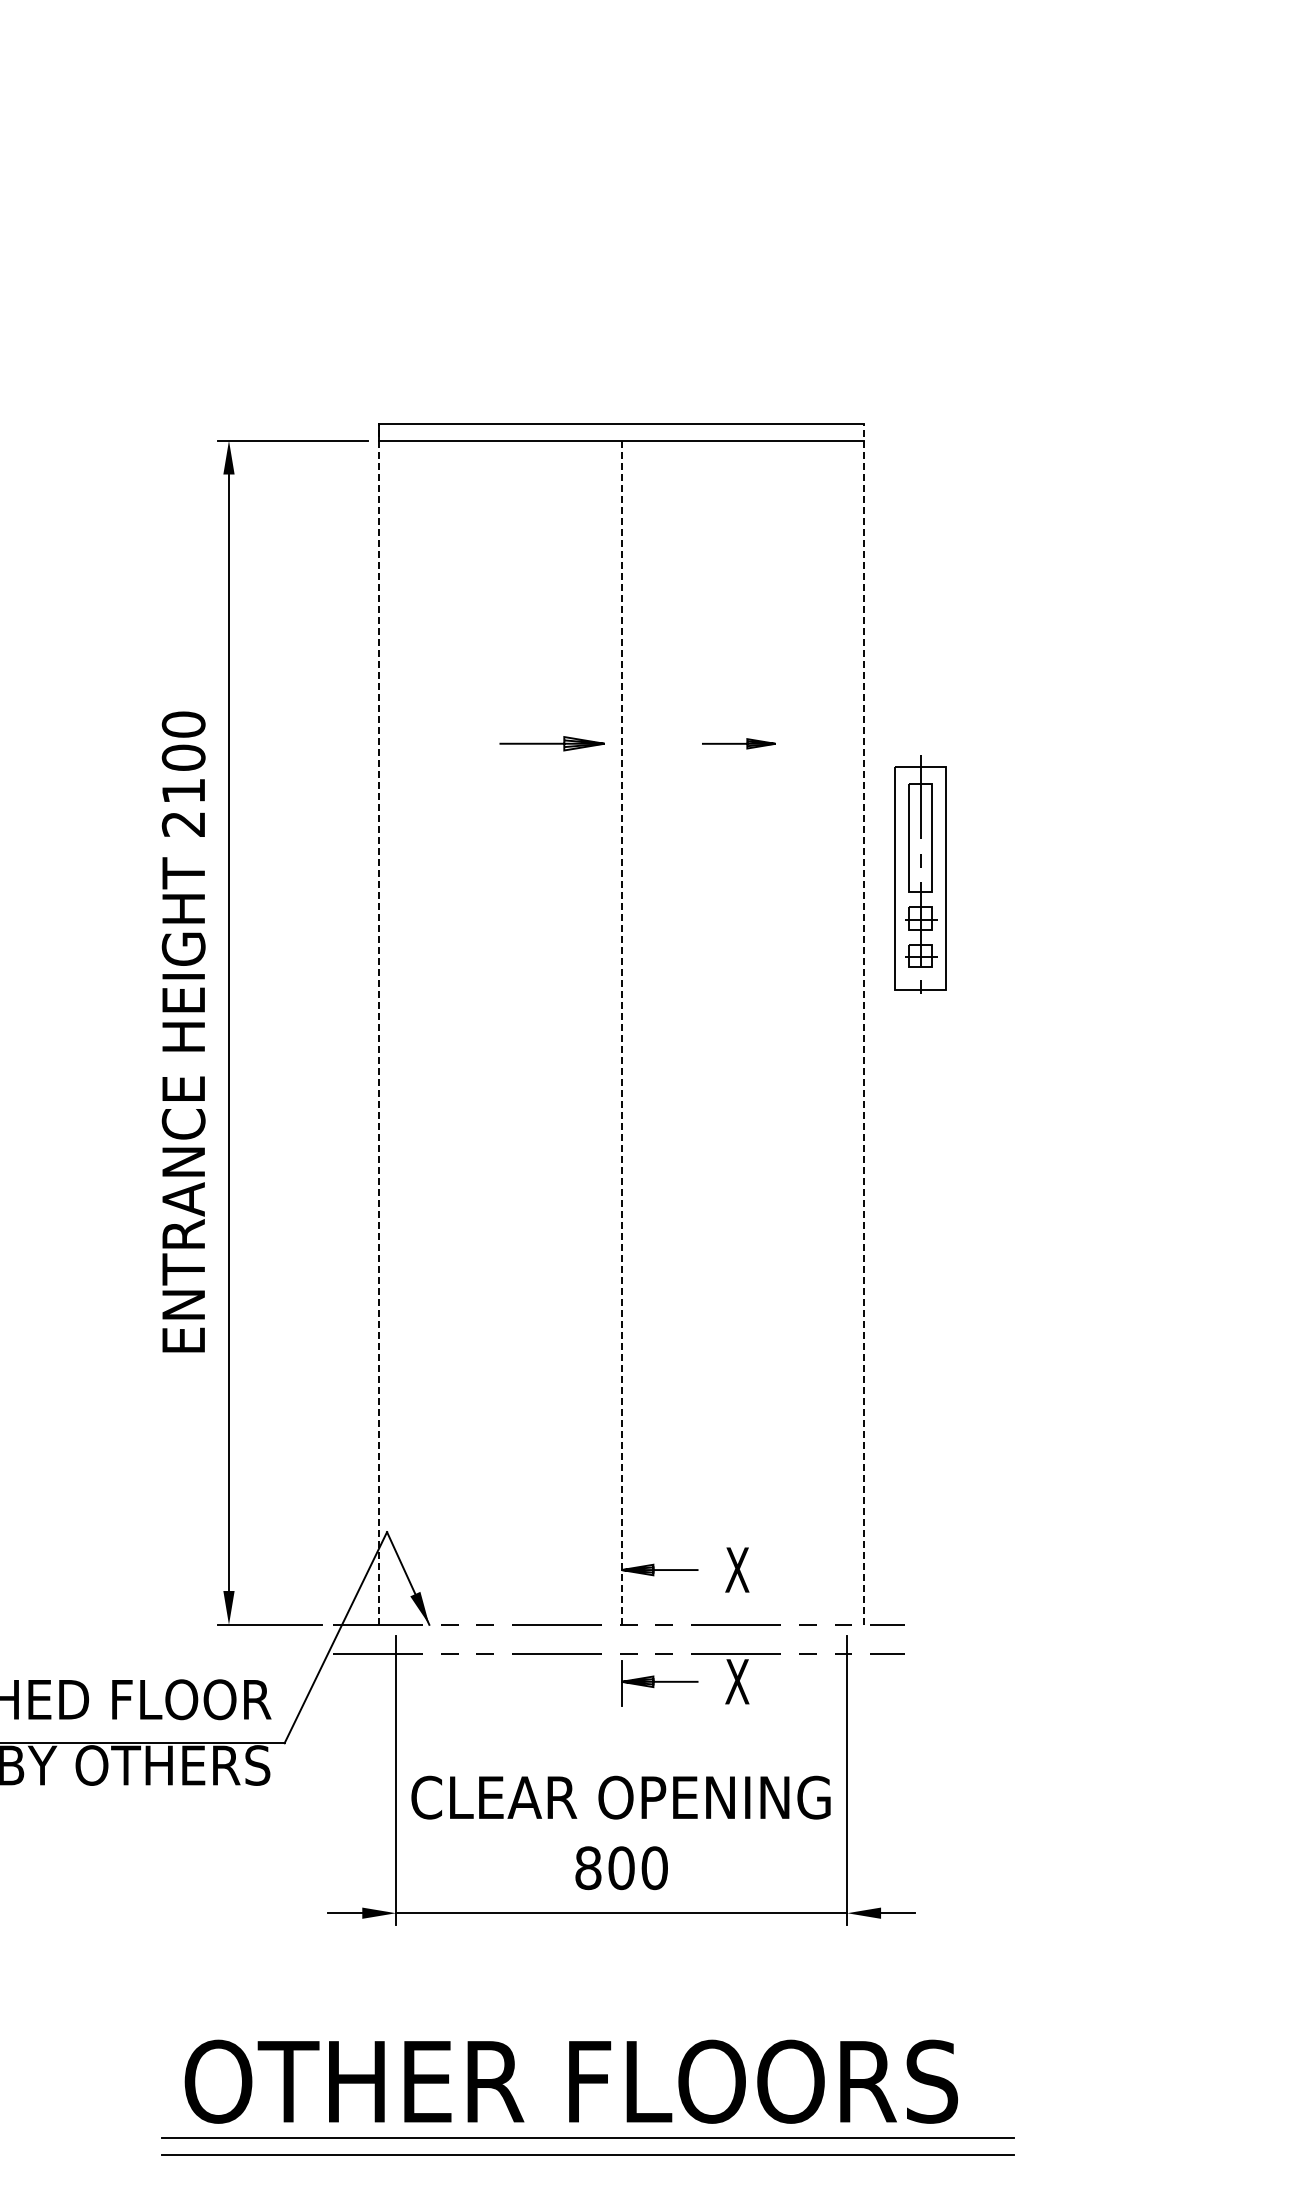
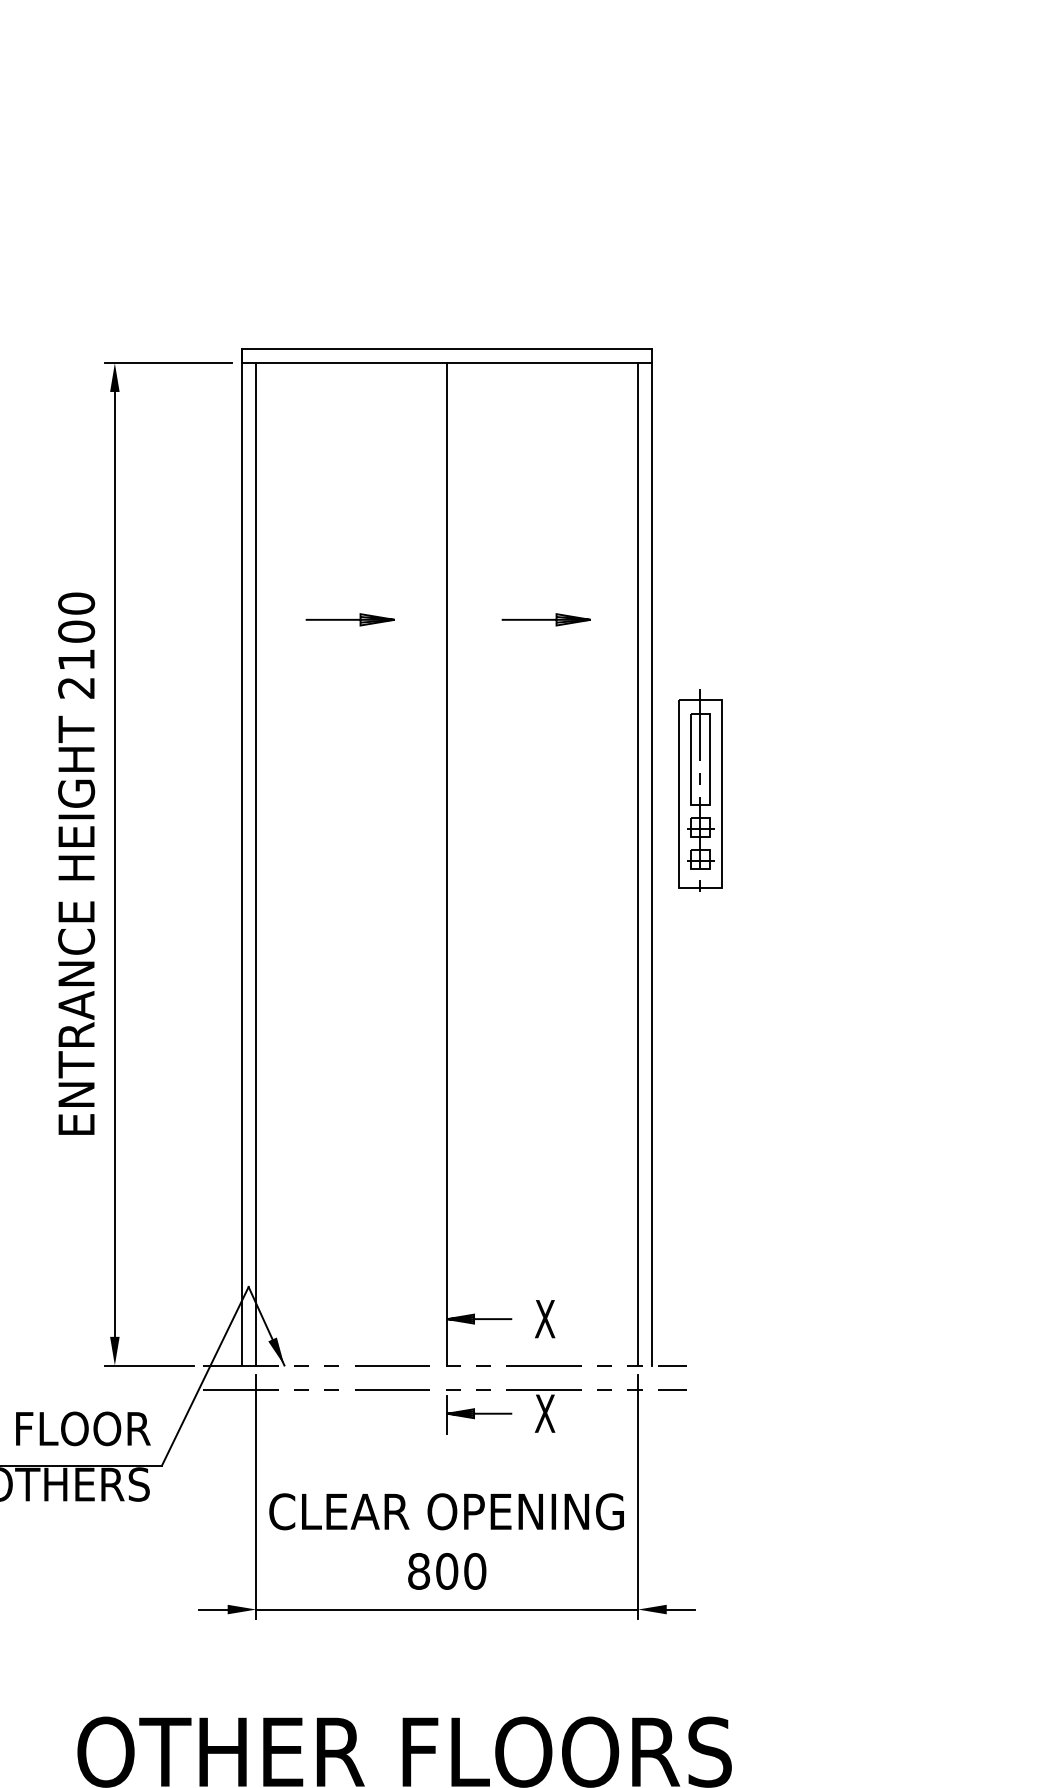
part: (551, 743) -> (349, 619), moved
part: (738, 743) -> (546, 619), size x1.43
part: (920, 874) -> (700, 790), moved
line: (379, 1024) -> (242, 857), dashed -> solid
line: (864, 1024) -> (652, 857), dashed -> solid
line: (396, 1032) -> (256, 864), added
line: (621, 1032) -> (447, 864), dashed -> solid
line: (847, 1032) -> (638, 864), added

